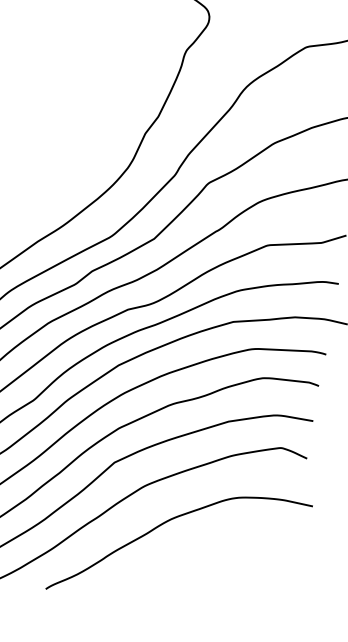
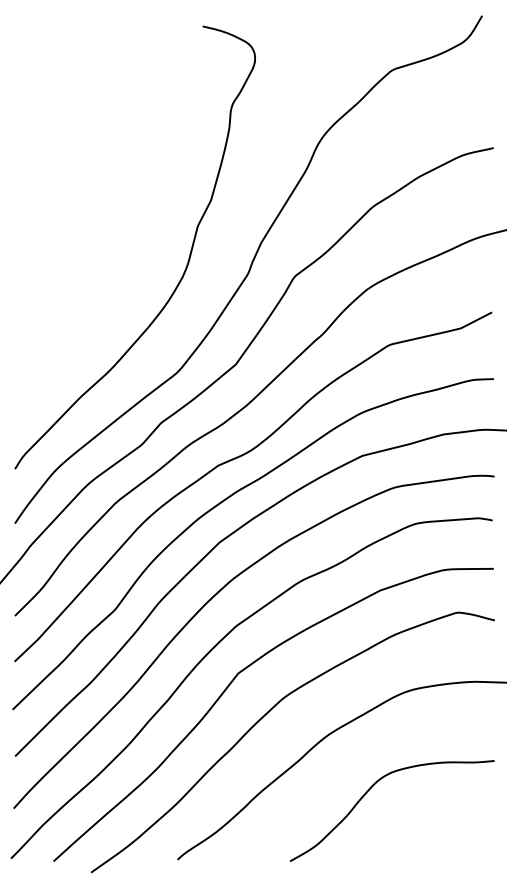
curve: (191, 566) -> (367, 793), added

